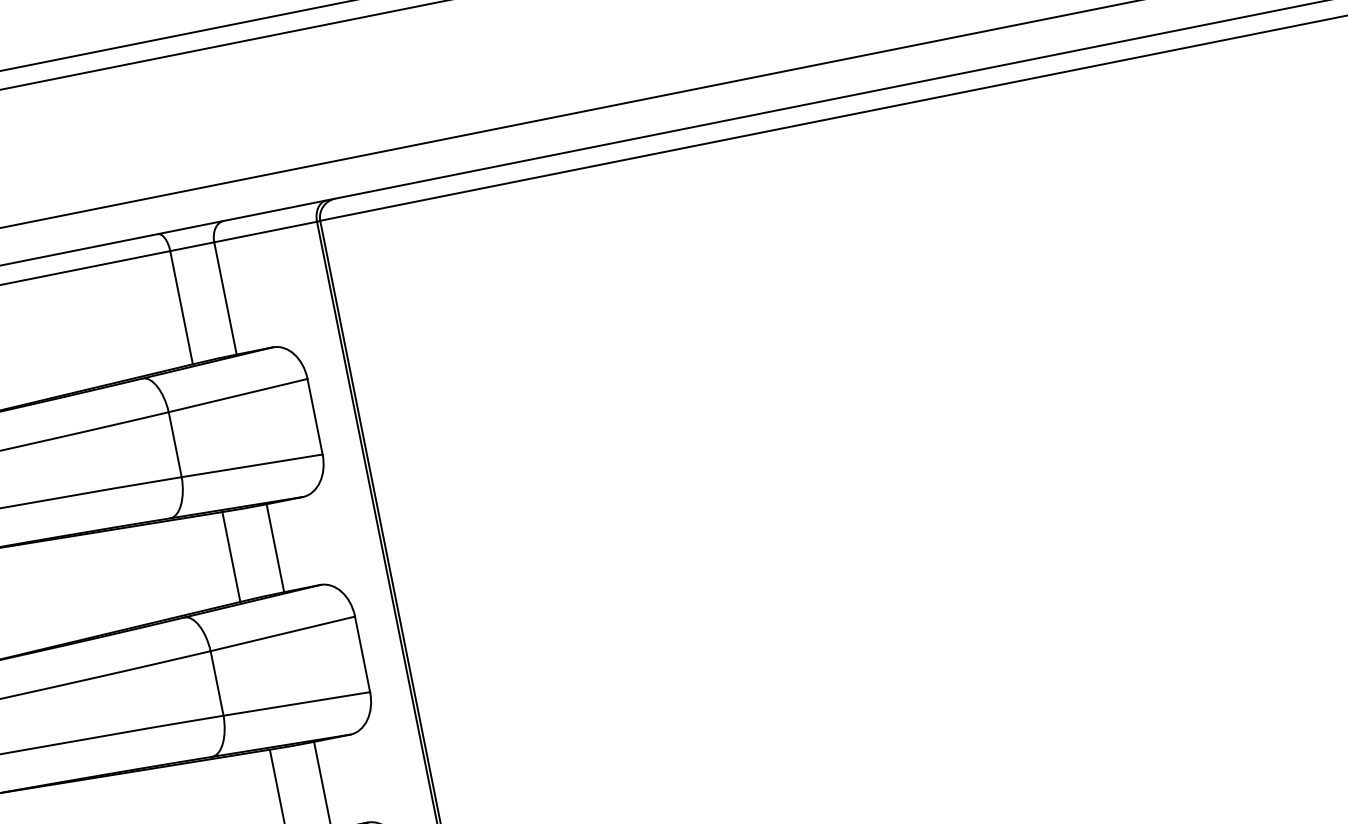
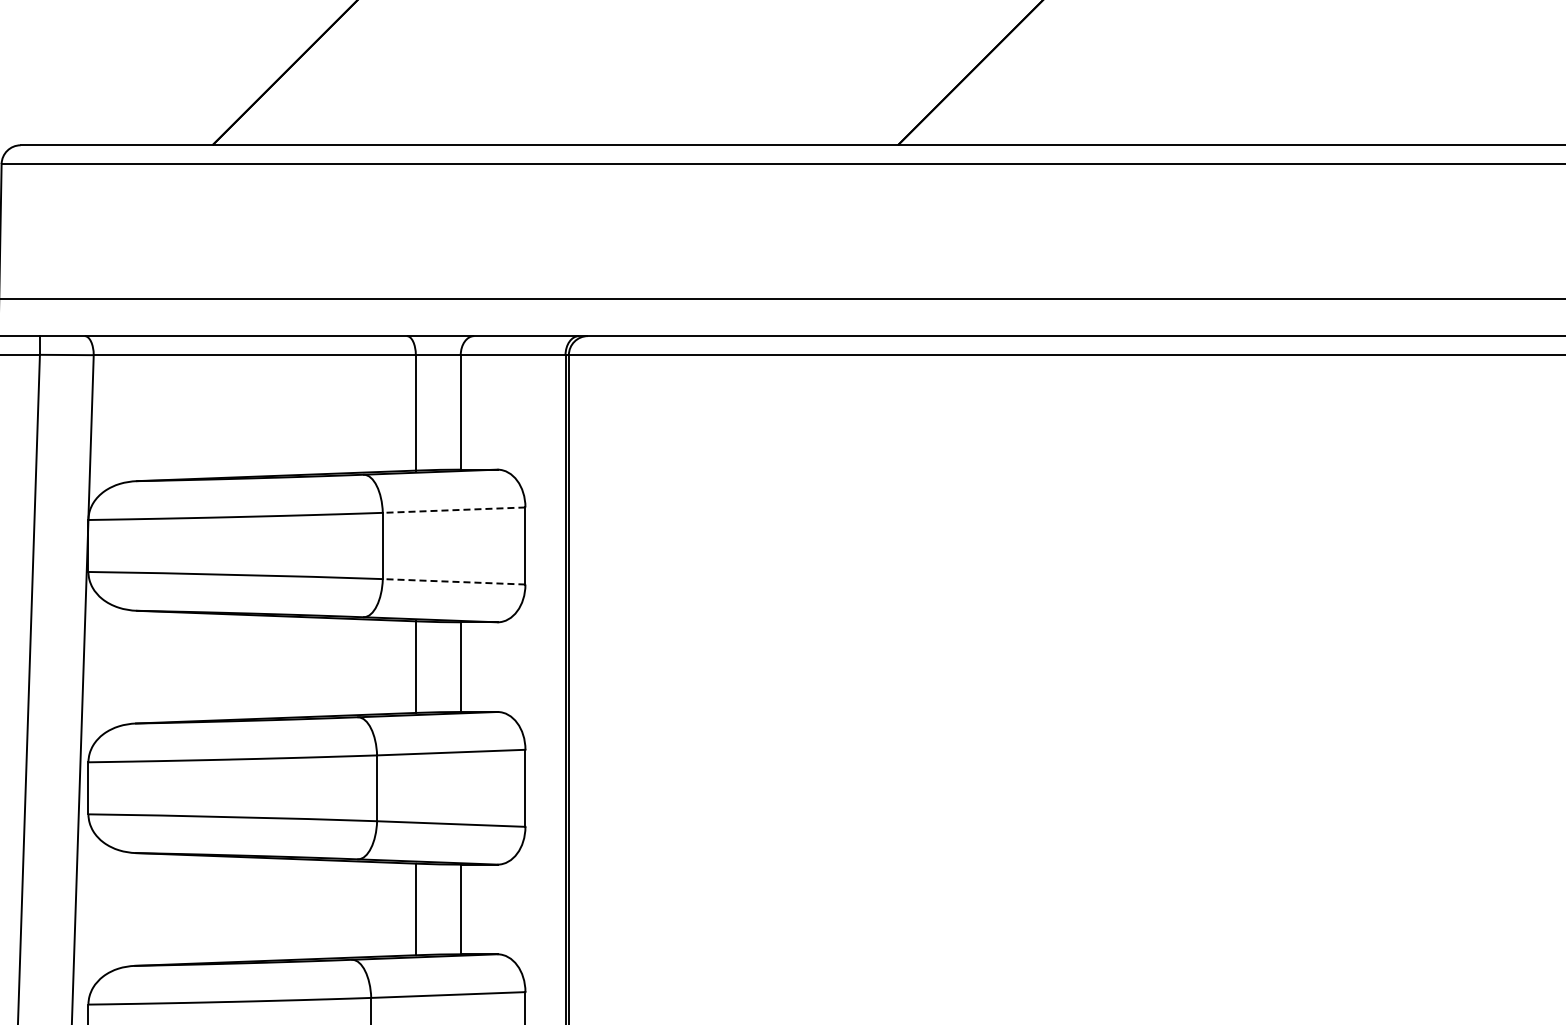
line: (237, 396) -> (453, 510), solid -> dashed
line: (251, 465) -> (453, 581), solid -> dashed

